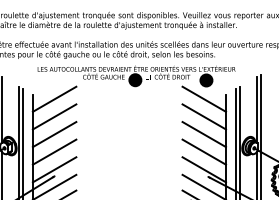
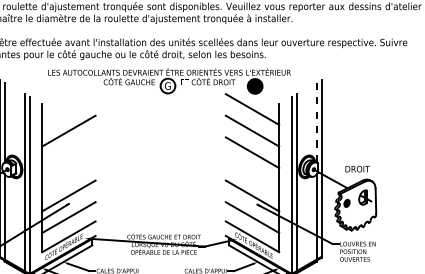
fill: (134, 79) -> (167, 85), removed
line: (54, 99) -> (68, 109), removed
line: (256, 109) -> (316, 122), solid -> dashed
line: (54, 134) -> (68, 152), removed
line: (54, 151) -> (68, 173), removed
line: (204, 151) -> (252, 173), removed

